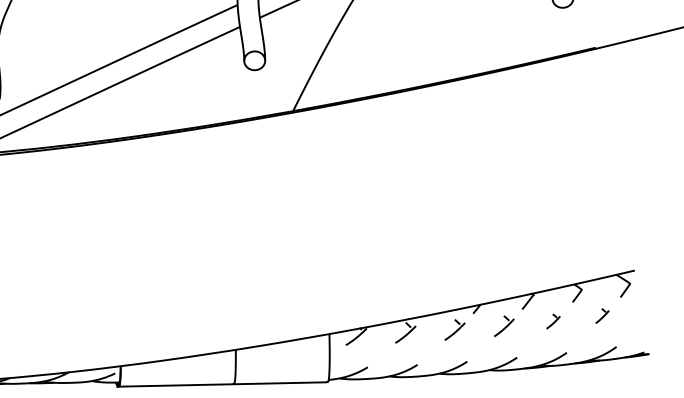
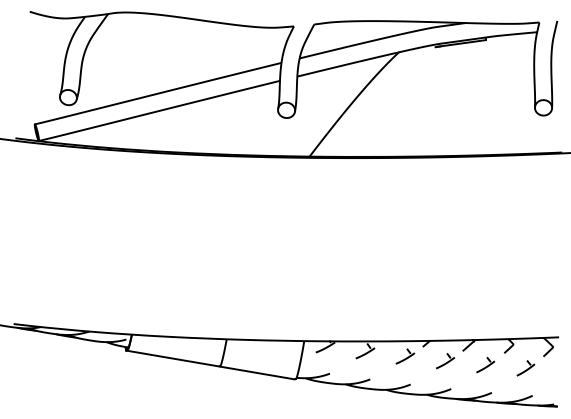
part: (601, 315) -> (525, 368), size x1.43
part: (552, 321) -> (485, 365), size x1.43

